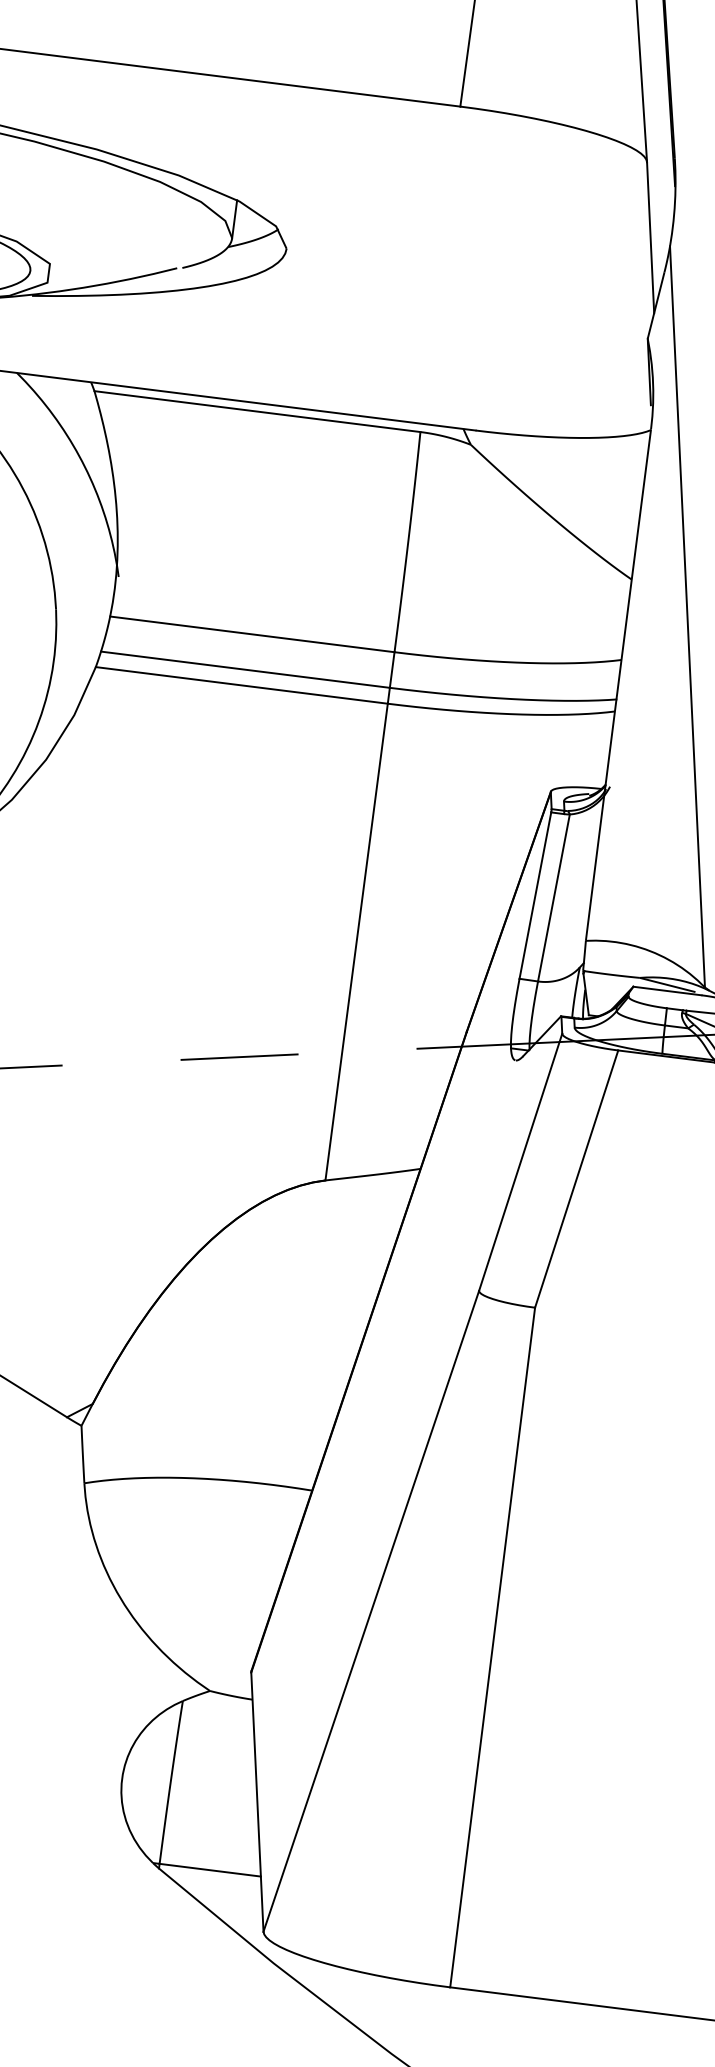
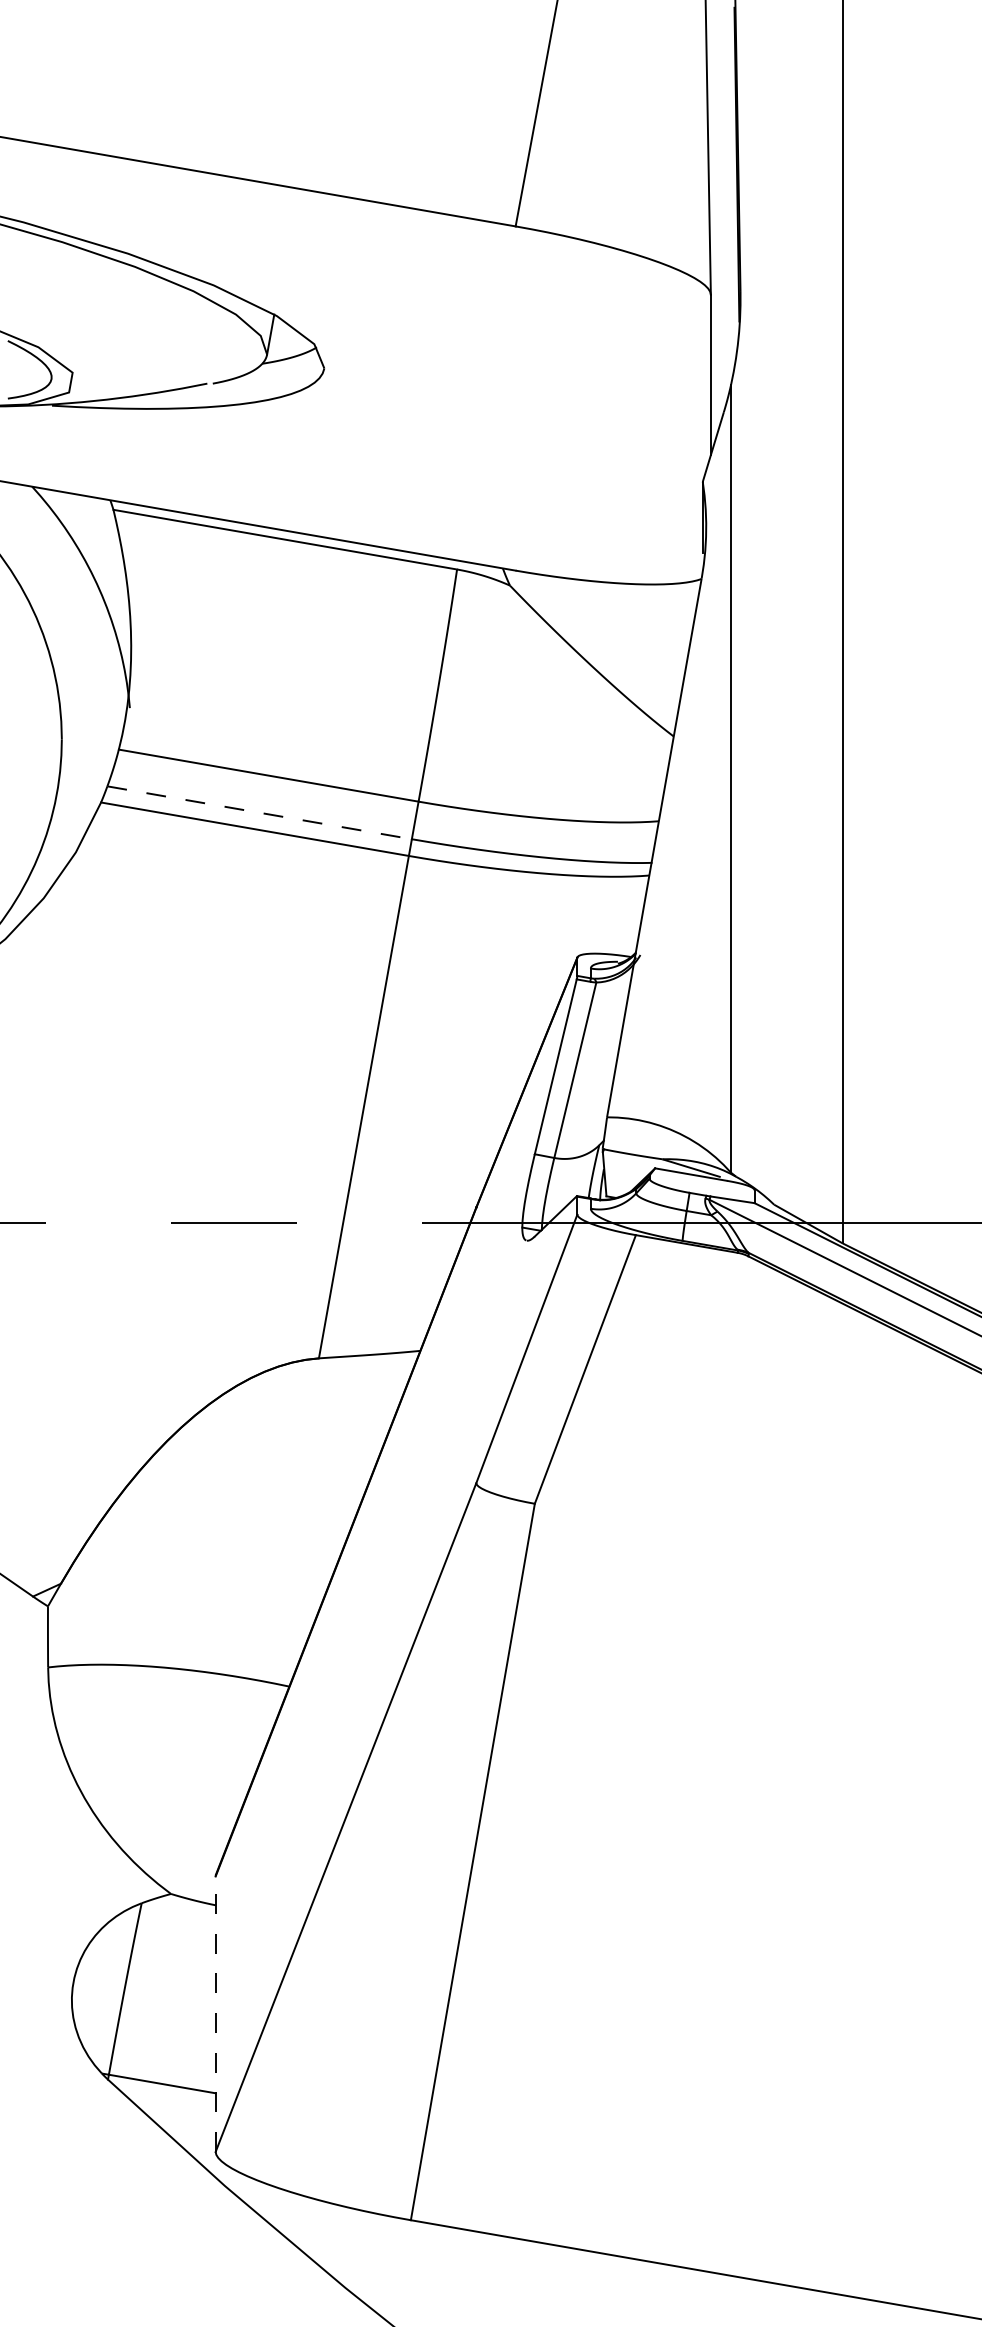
line: (245, 669) -> (259, 812), solid -> dashed
line: (257, 1802) -> (215, 2014), solid -> dashed

